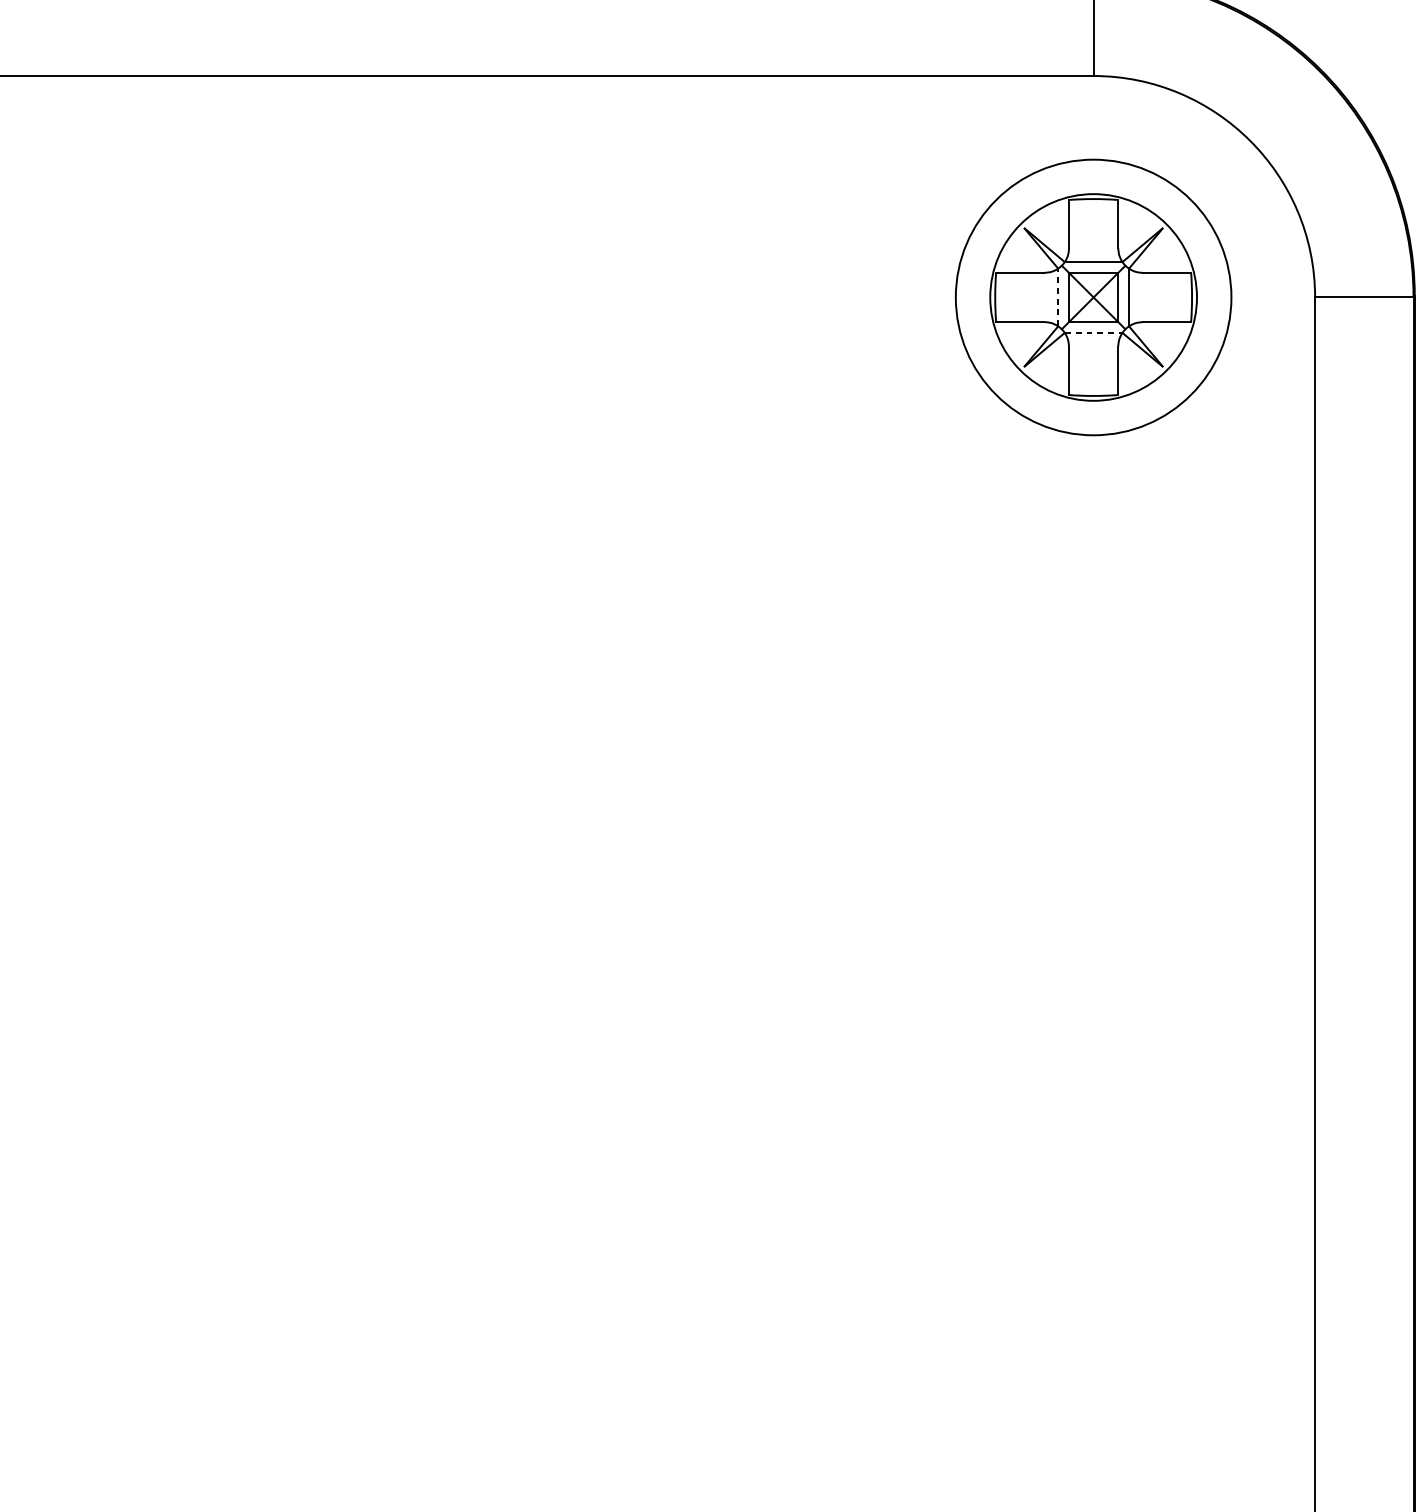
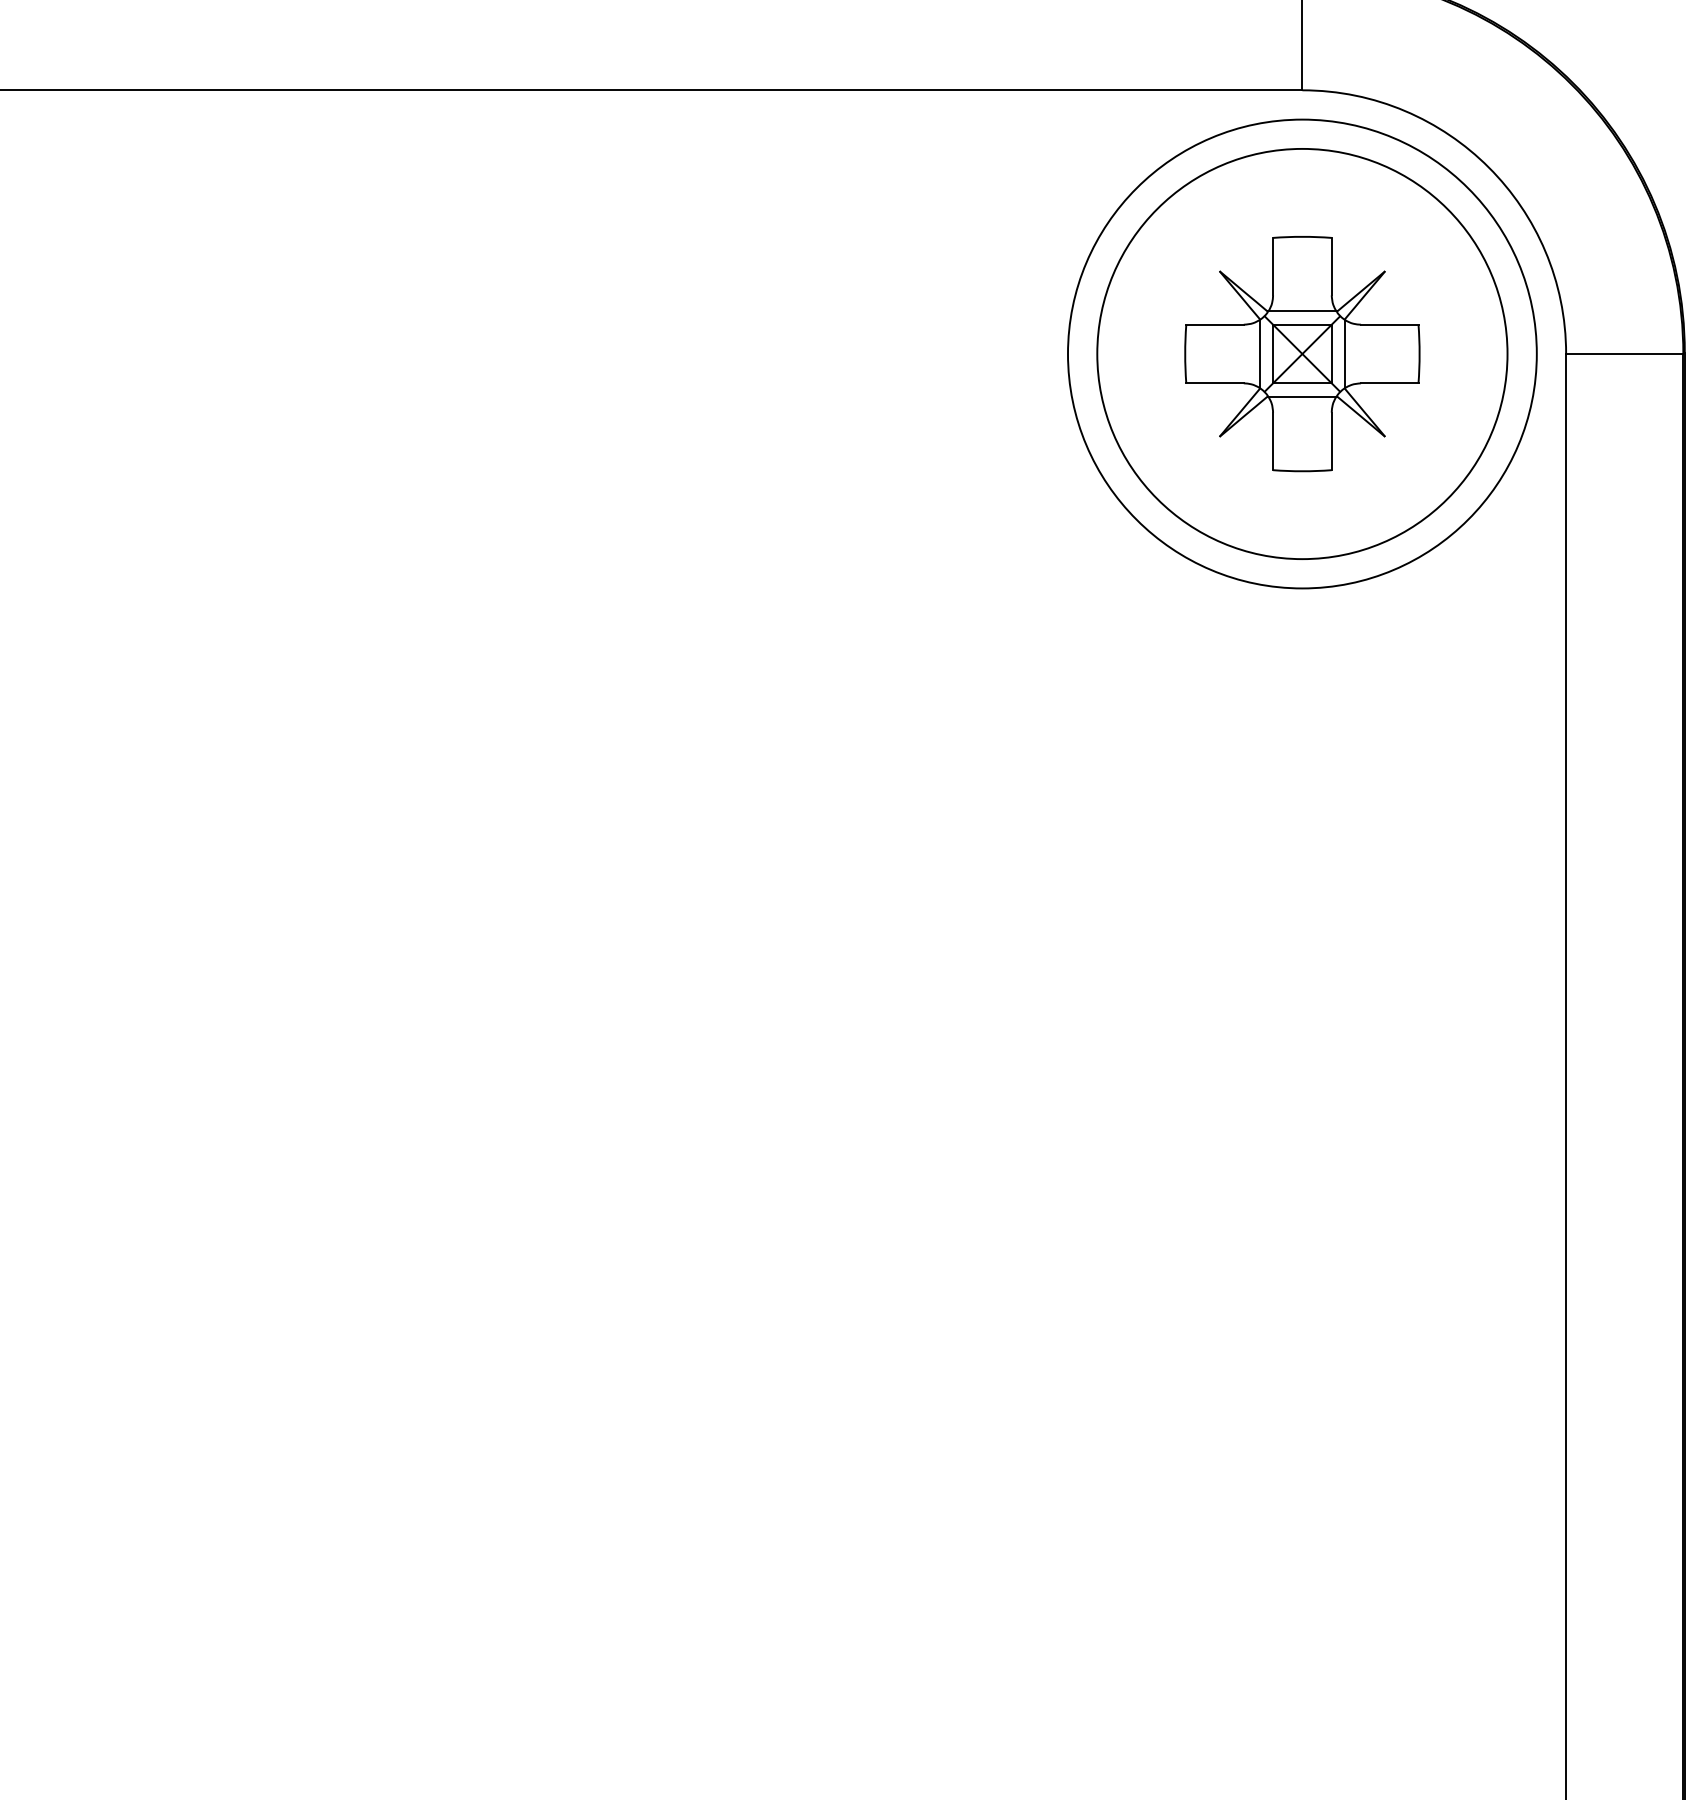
line: (1057, 297) -> (1259, 353), dashed -> solid
circle: (1093, 297) -> (1302, 353), size x1.43
circle: (1093, 297) -> (1302, 353), size x1.67
line: (1093, 333) -> (1302, 396), dashed -> solid

